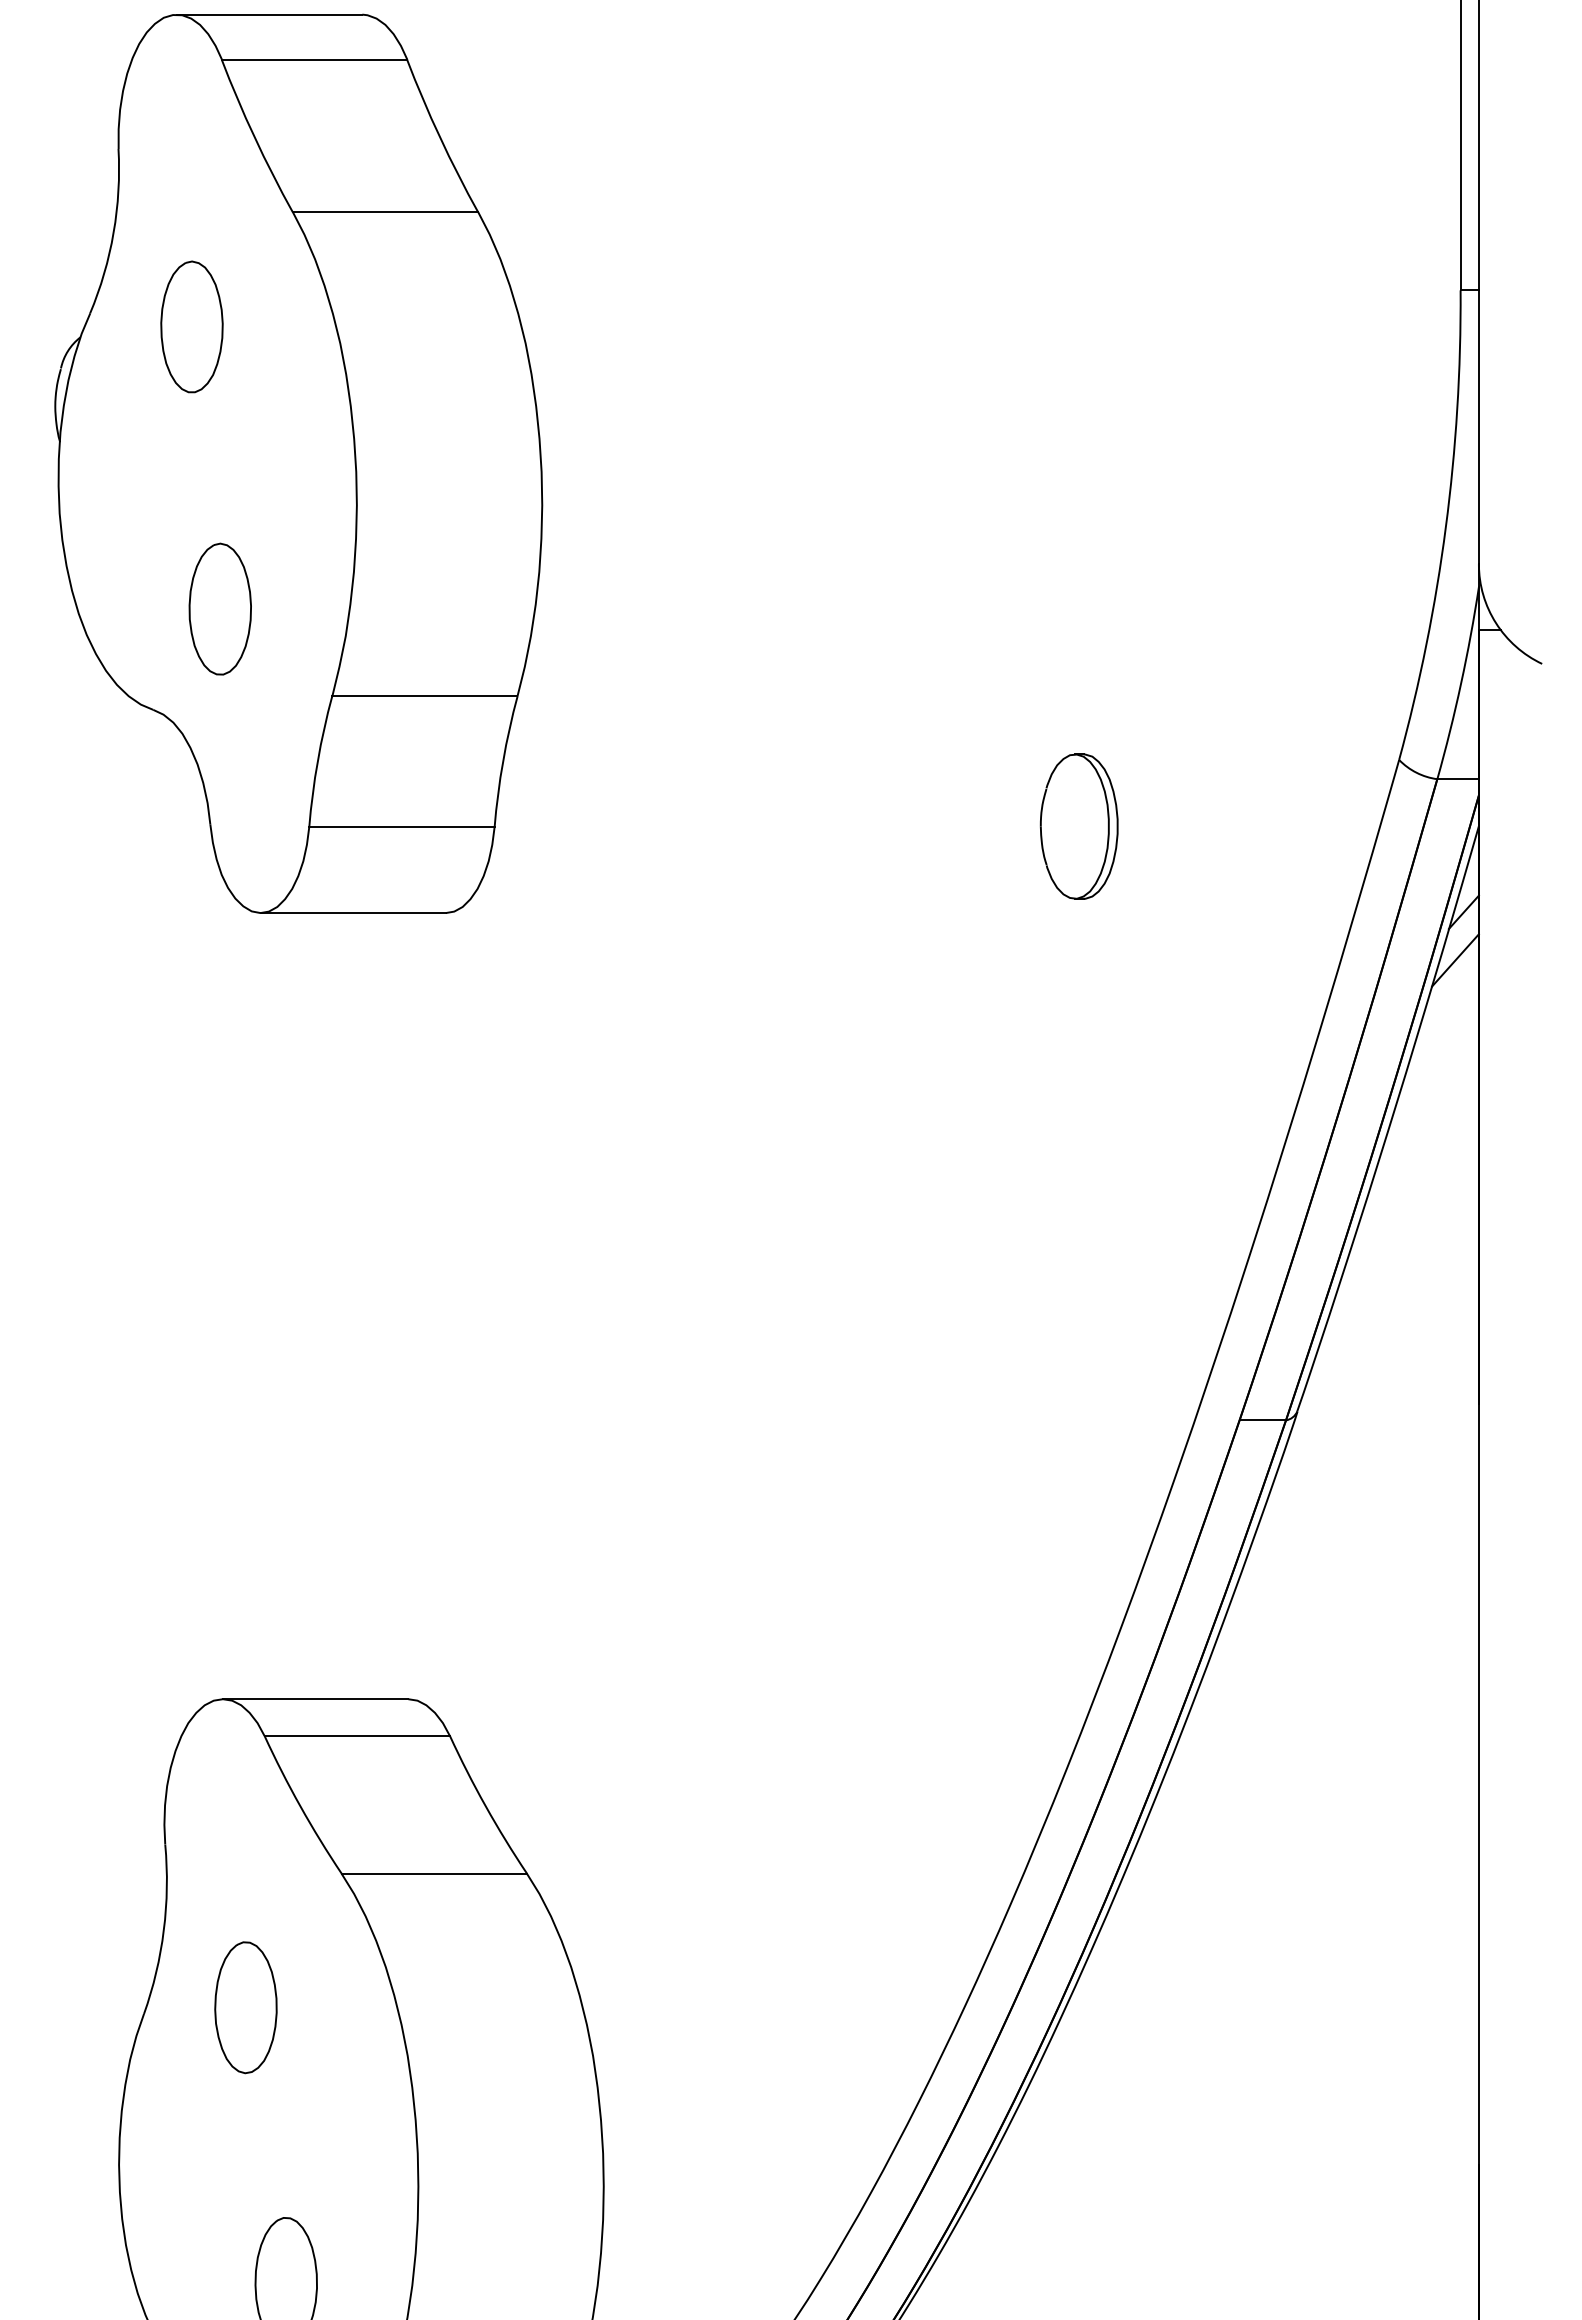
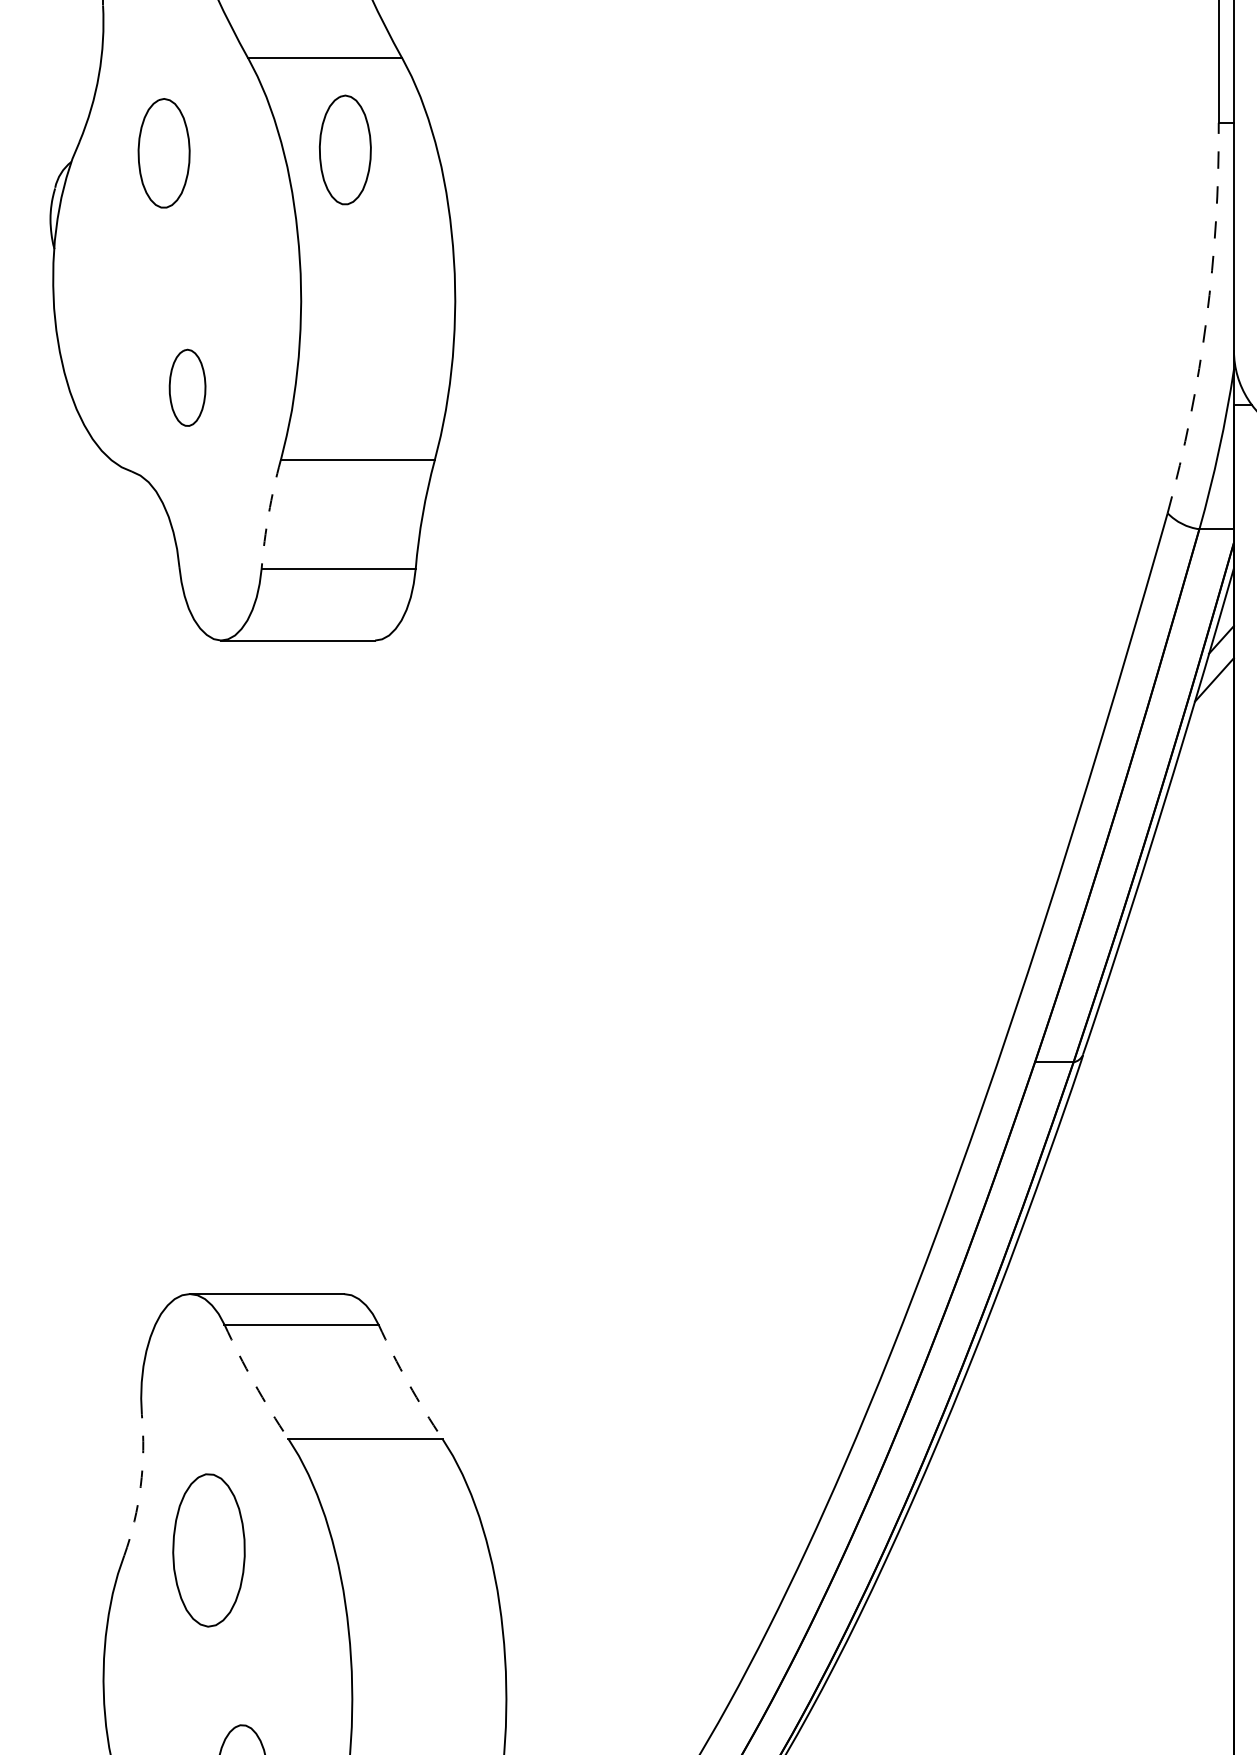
part: (409, 322) -> (344, 149), added
arc: (1445, 527) -> (1206, 320), solid -> dashed
part: (219, 608) -> (187, 387), size x0.7
arc: (317, 761) -> (268, 514), solid -> dashed
part: (1078, 826) -> (901, 568), removed
arc: (300, 1806) -> (254, 1383), solid -> dashed
arc: (485, 1806) -> (408, 1383), solid -> dashed
arc: (163, 1930) -> (140, 1486), solid -> dashed
part: (245, 2007) -> (208, 1550), size x1.4

